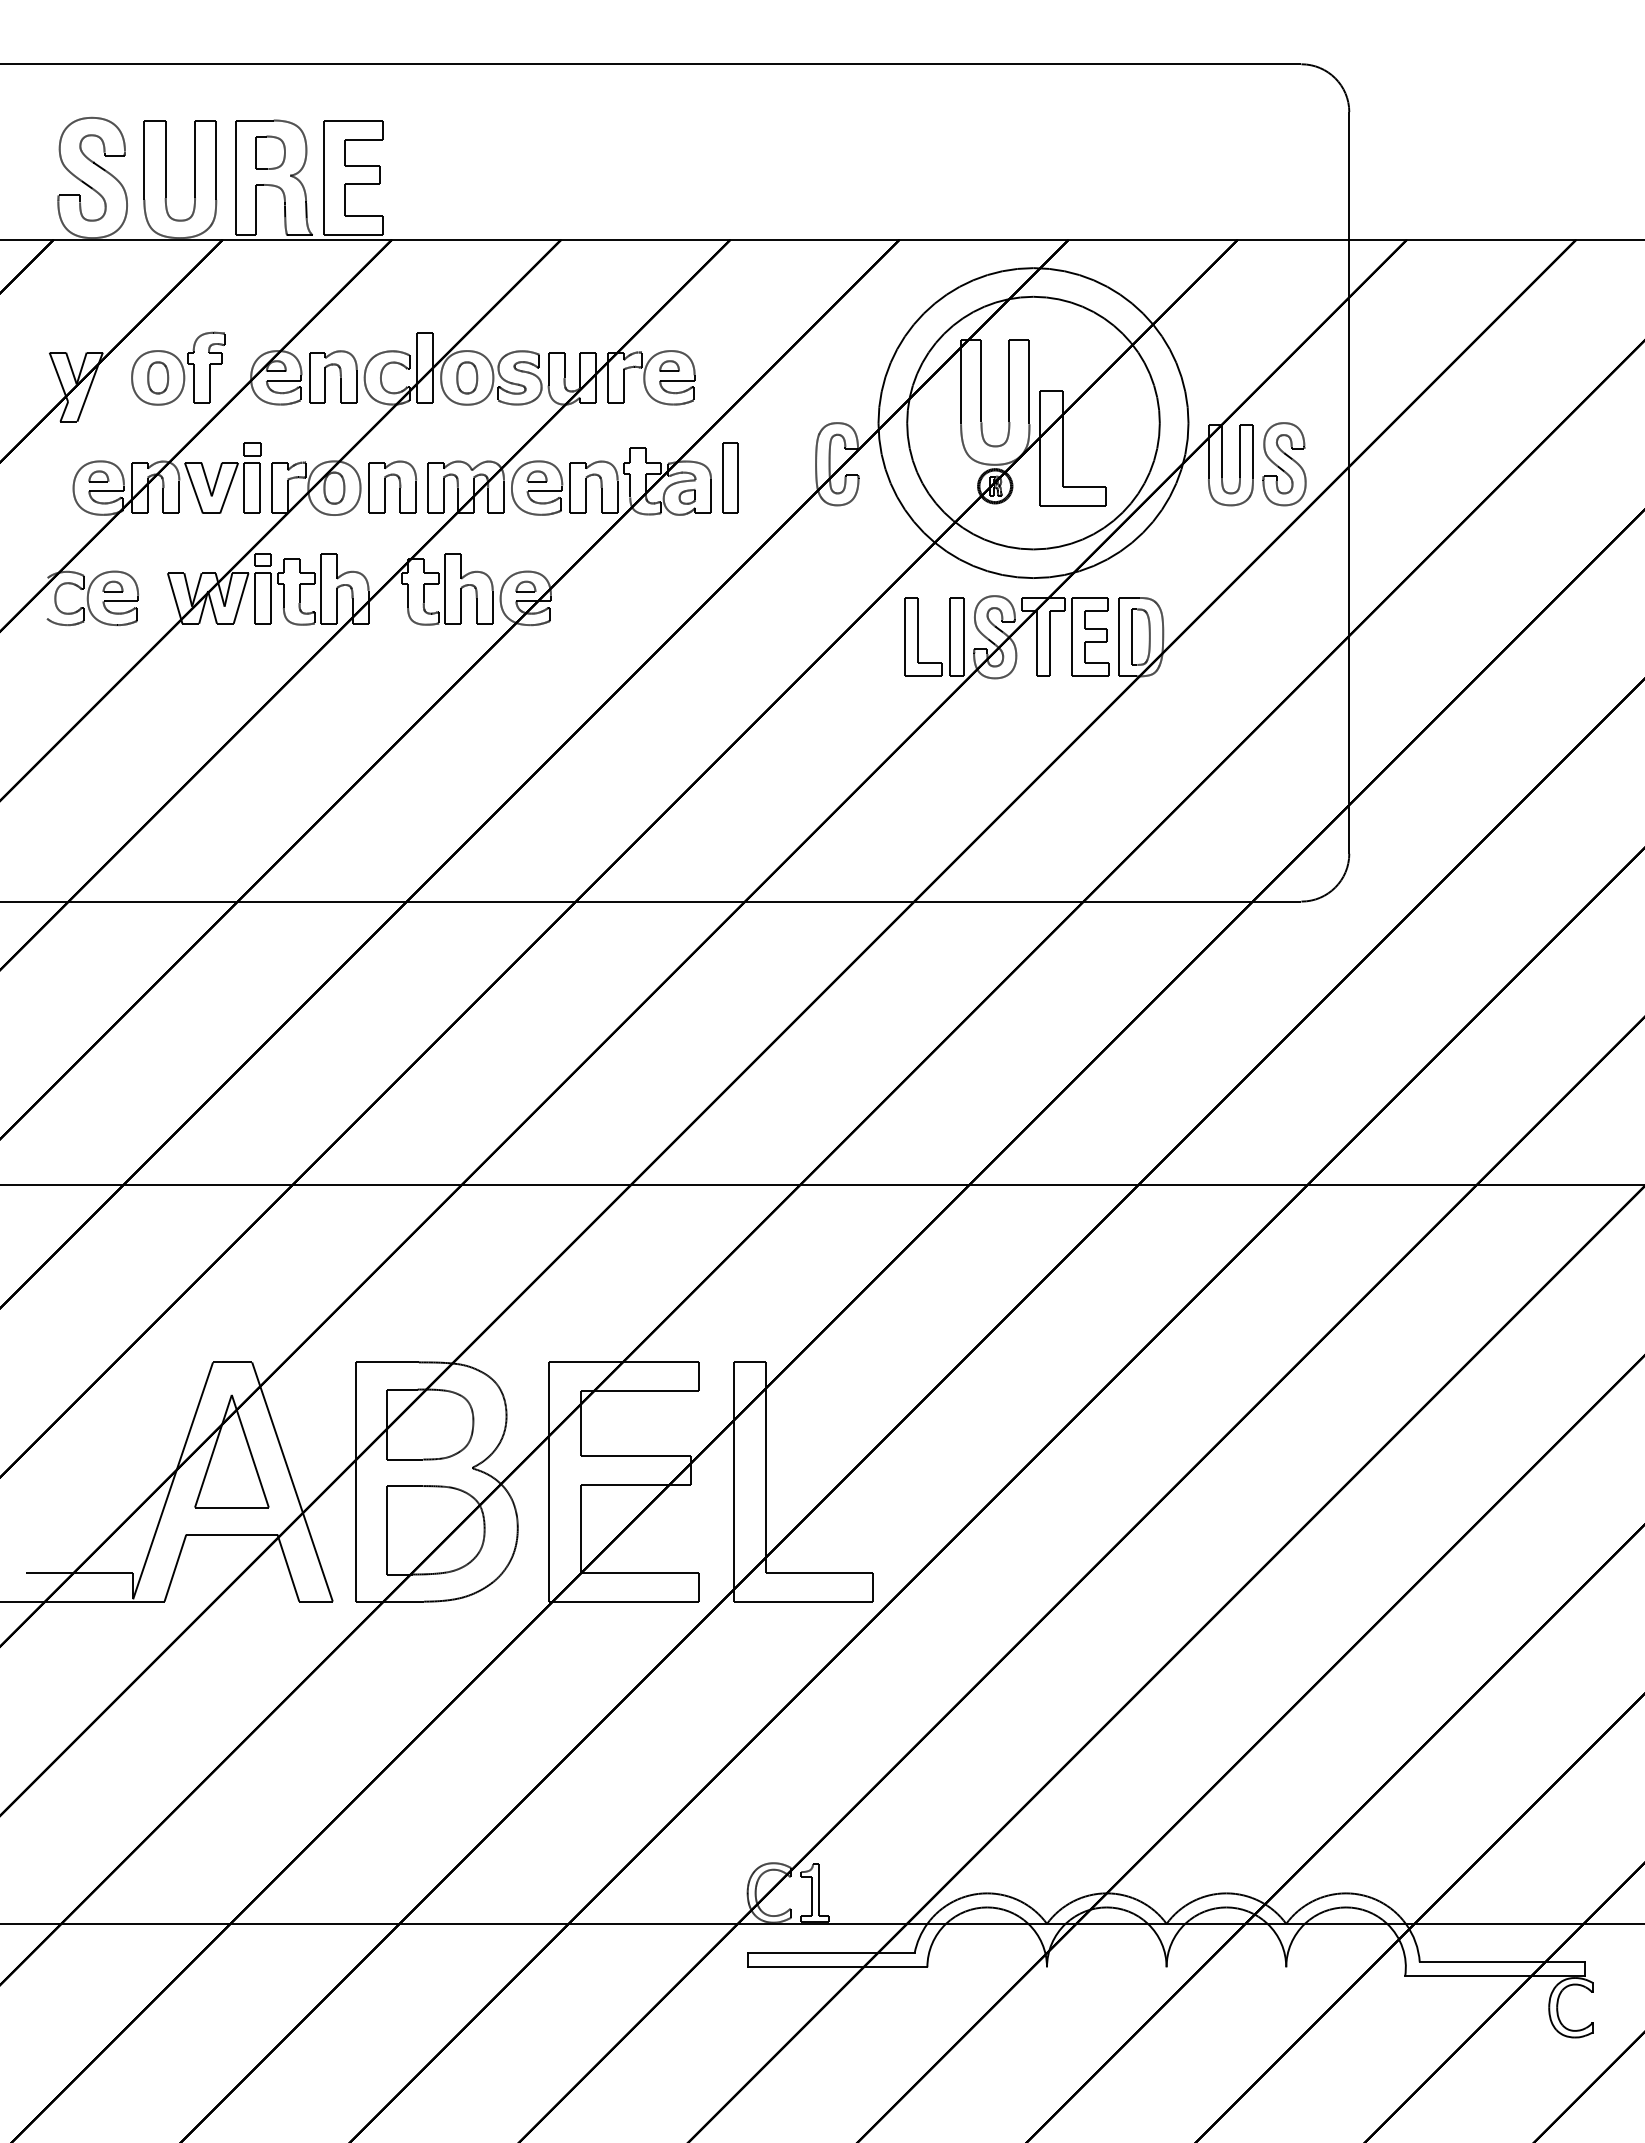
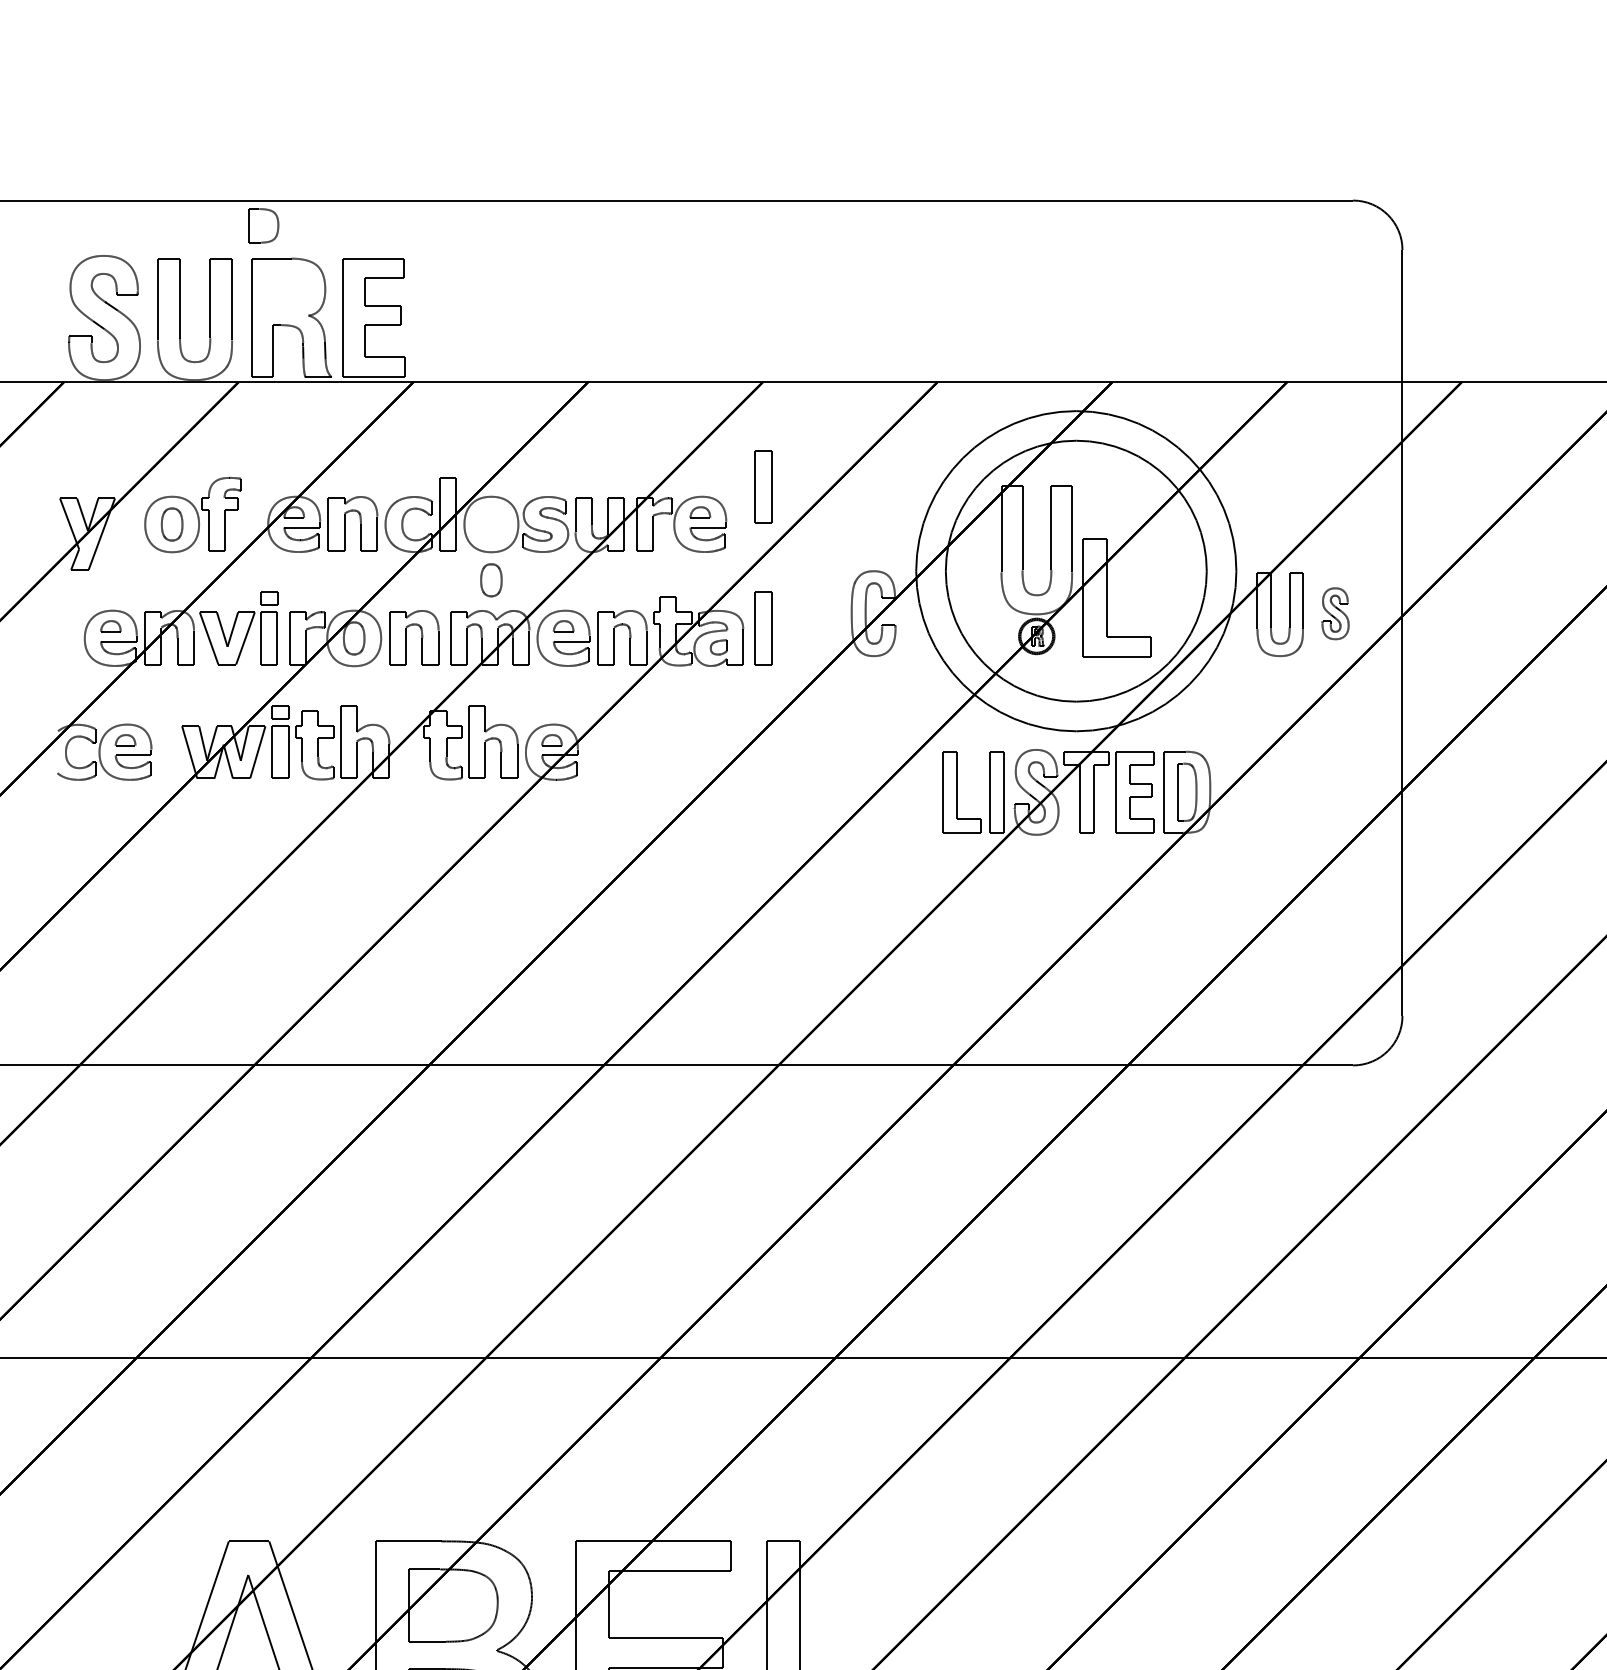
part: (270, 152) -> (263, 225), moved
part: (730, 340) -> (763, 485), added
part: (467, 377) -> (491, 579), moved
part: (1284, 464) -> (1335, 613), size x0.6

